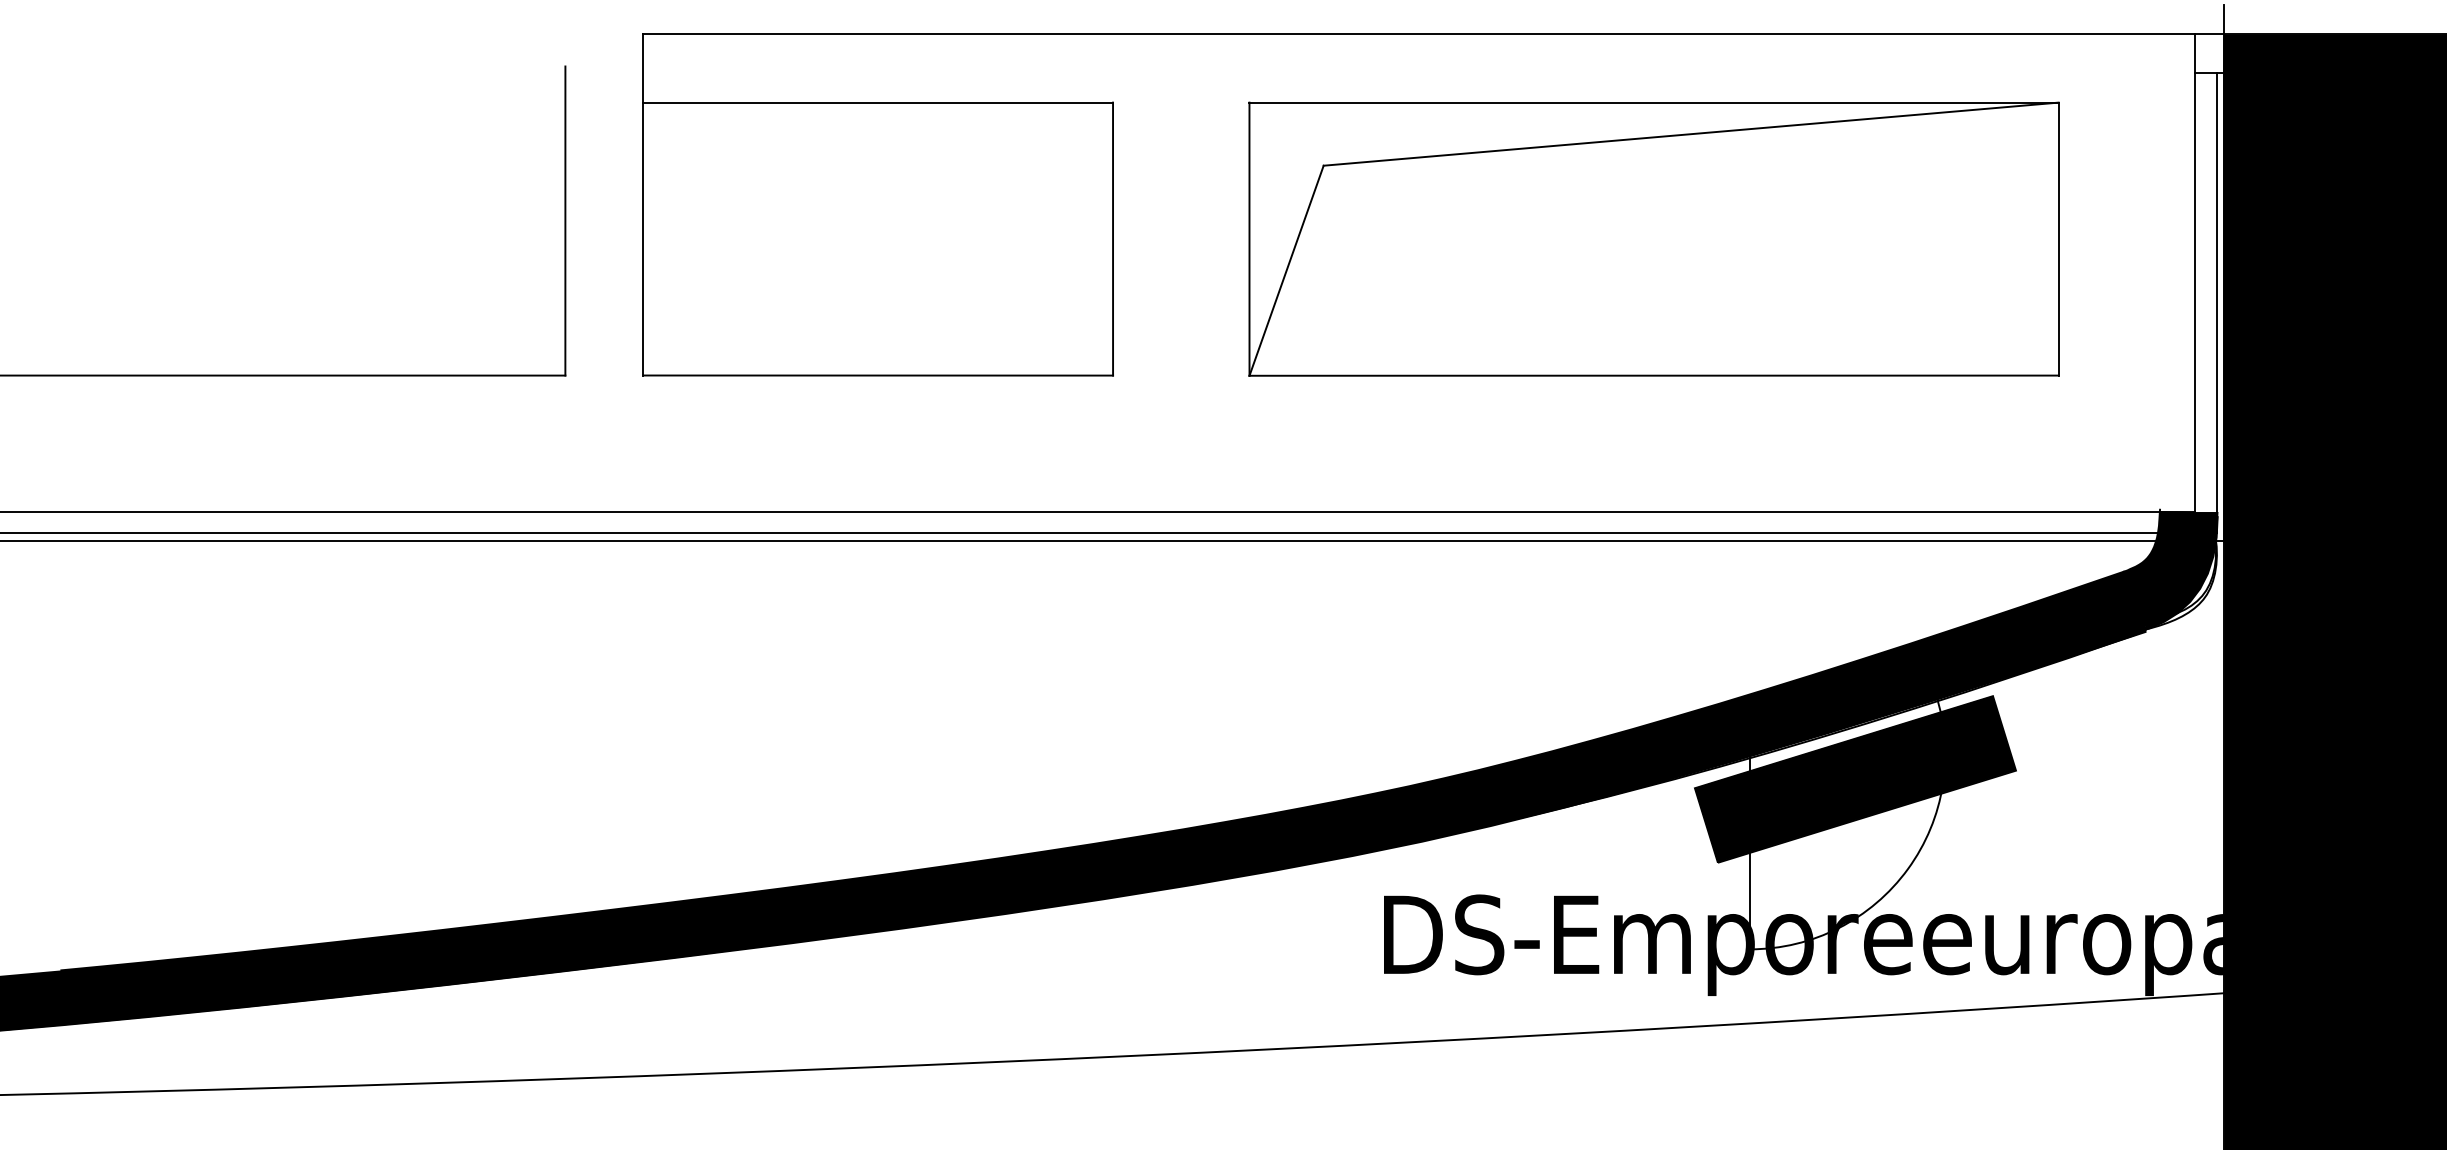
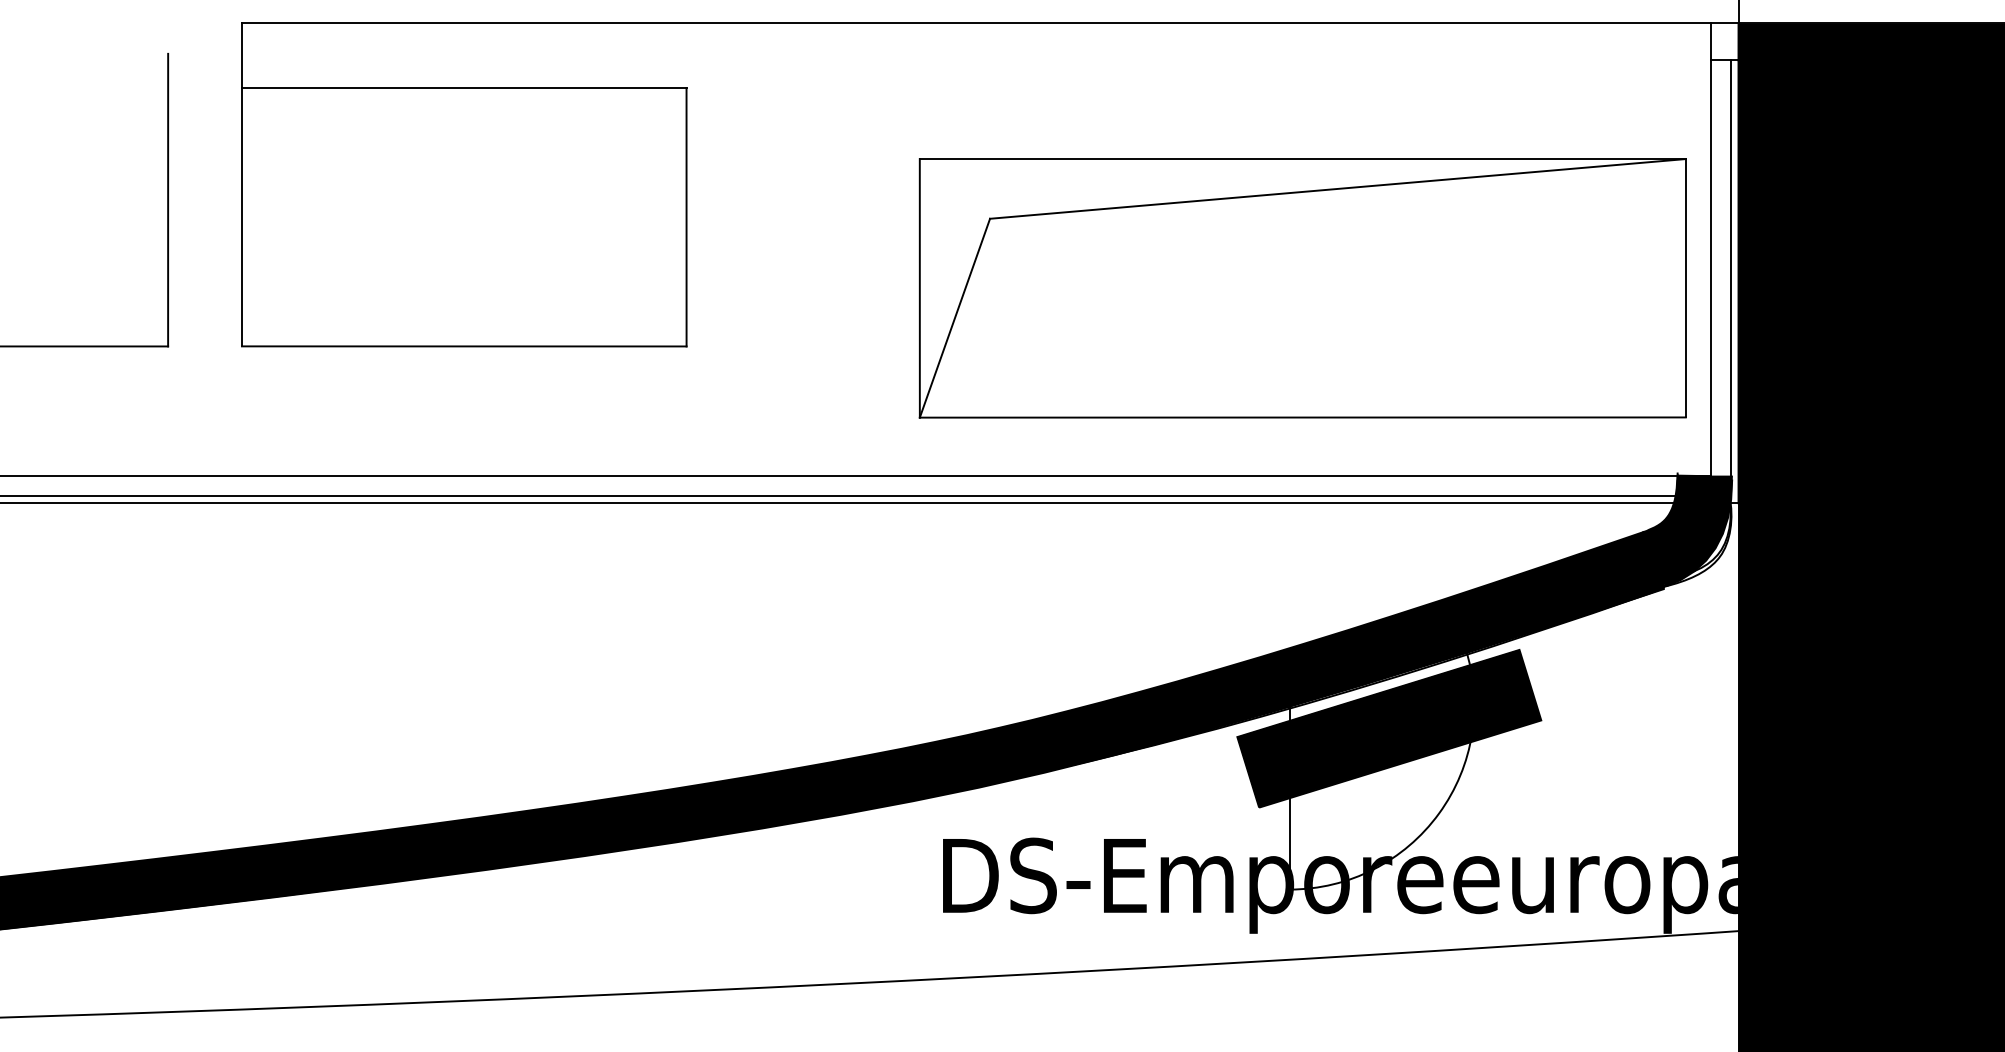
part: (1653, 238) -> (1302, 287), moved

